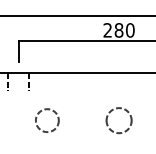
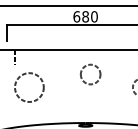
text: (107, 29) -> (76, 16), 280 -> 680
part: (111, 112) -> (84, 68), moved
circle: (47, 120) -> (29, 87), size x1.6

